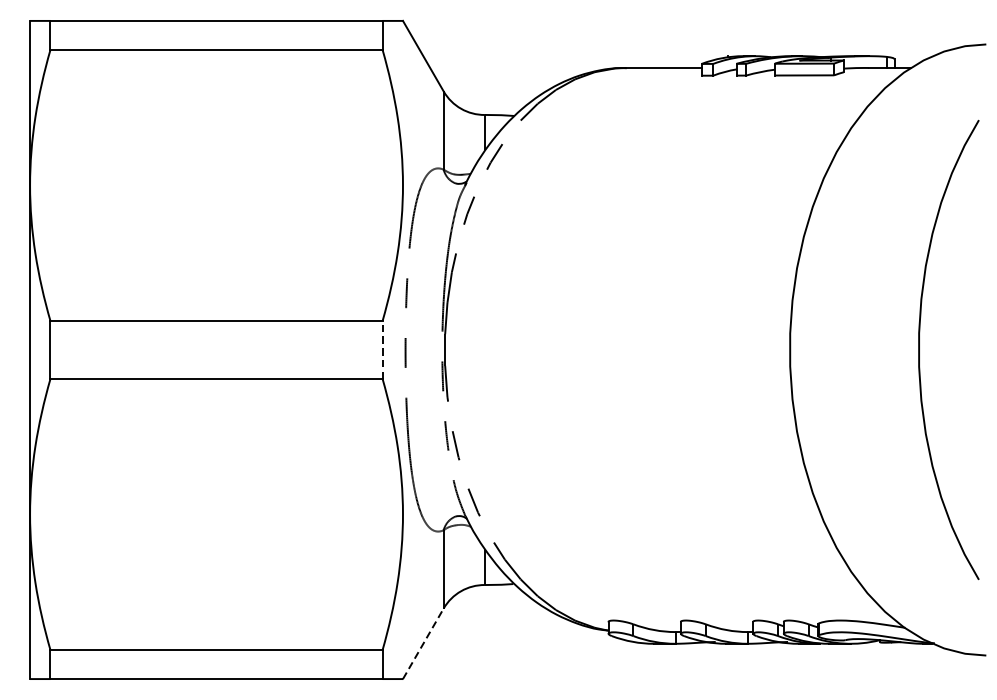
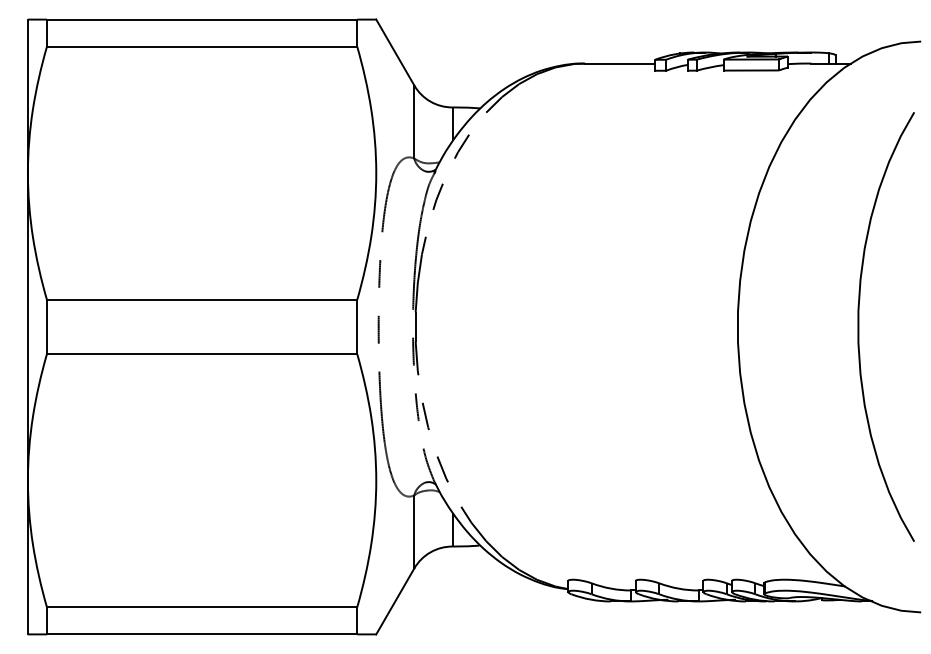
line: (382, 349) -> (357, 326), dashed -> solid
line: (423, 643) -> (395, 601), dashed -> solid

